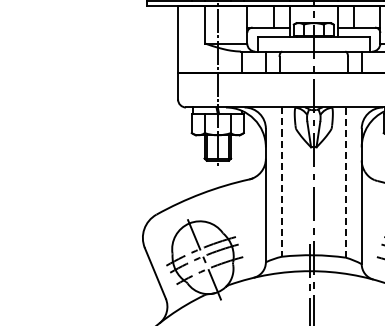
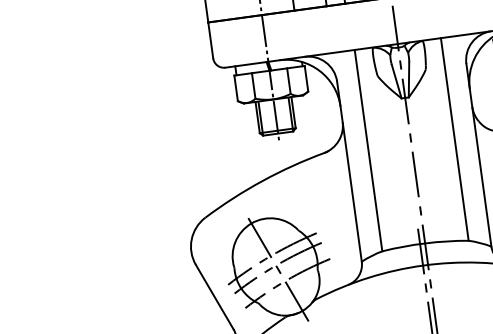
line: (281, 182) -> (368, 151), dashed -> solid
line: (345, 182) -> (454, 139), dashed -> solid

